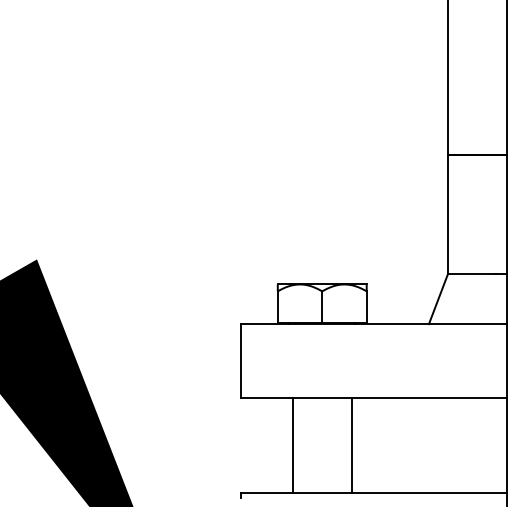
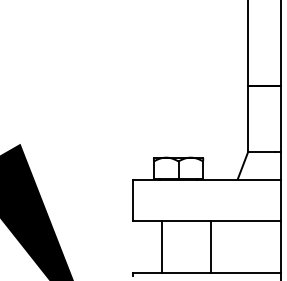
line: (351, 444) -> (210, 246), moved

